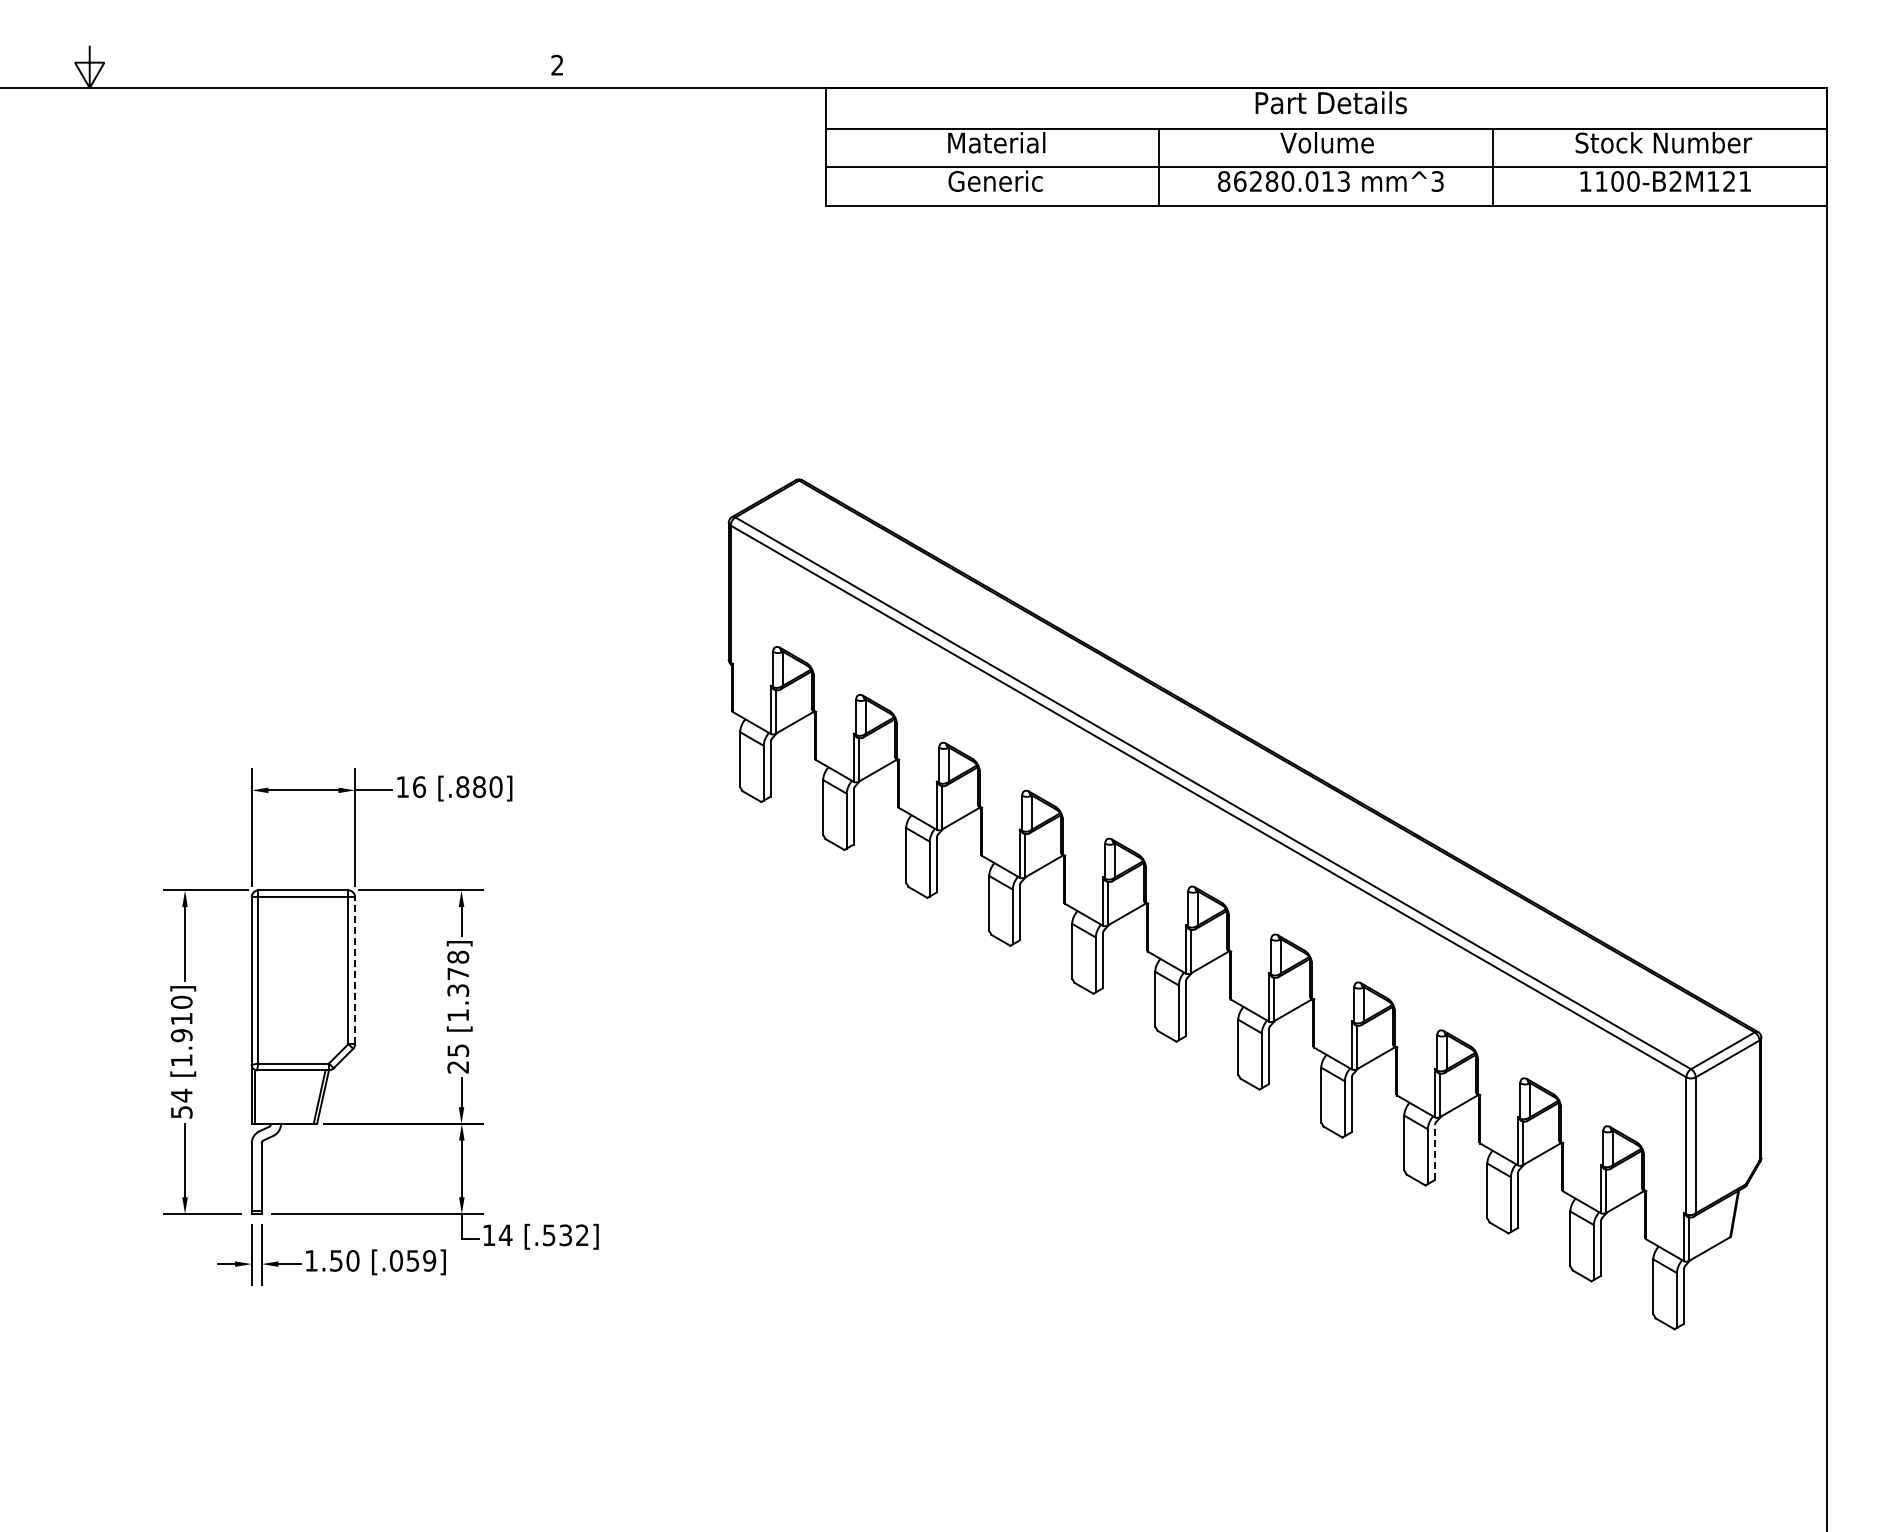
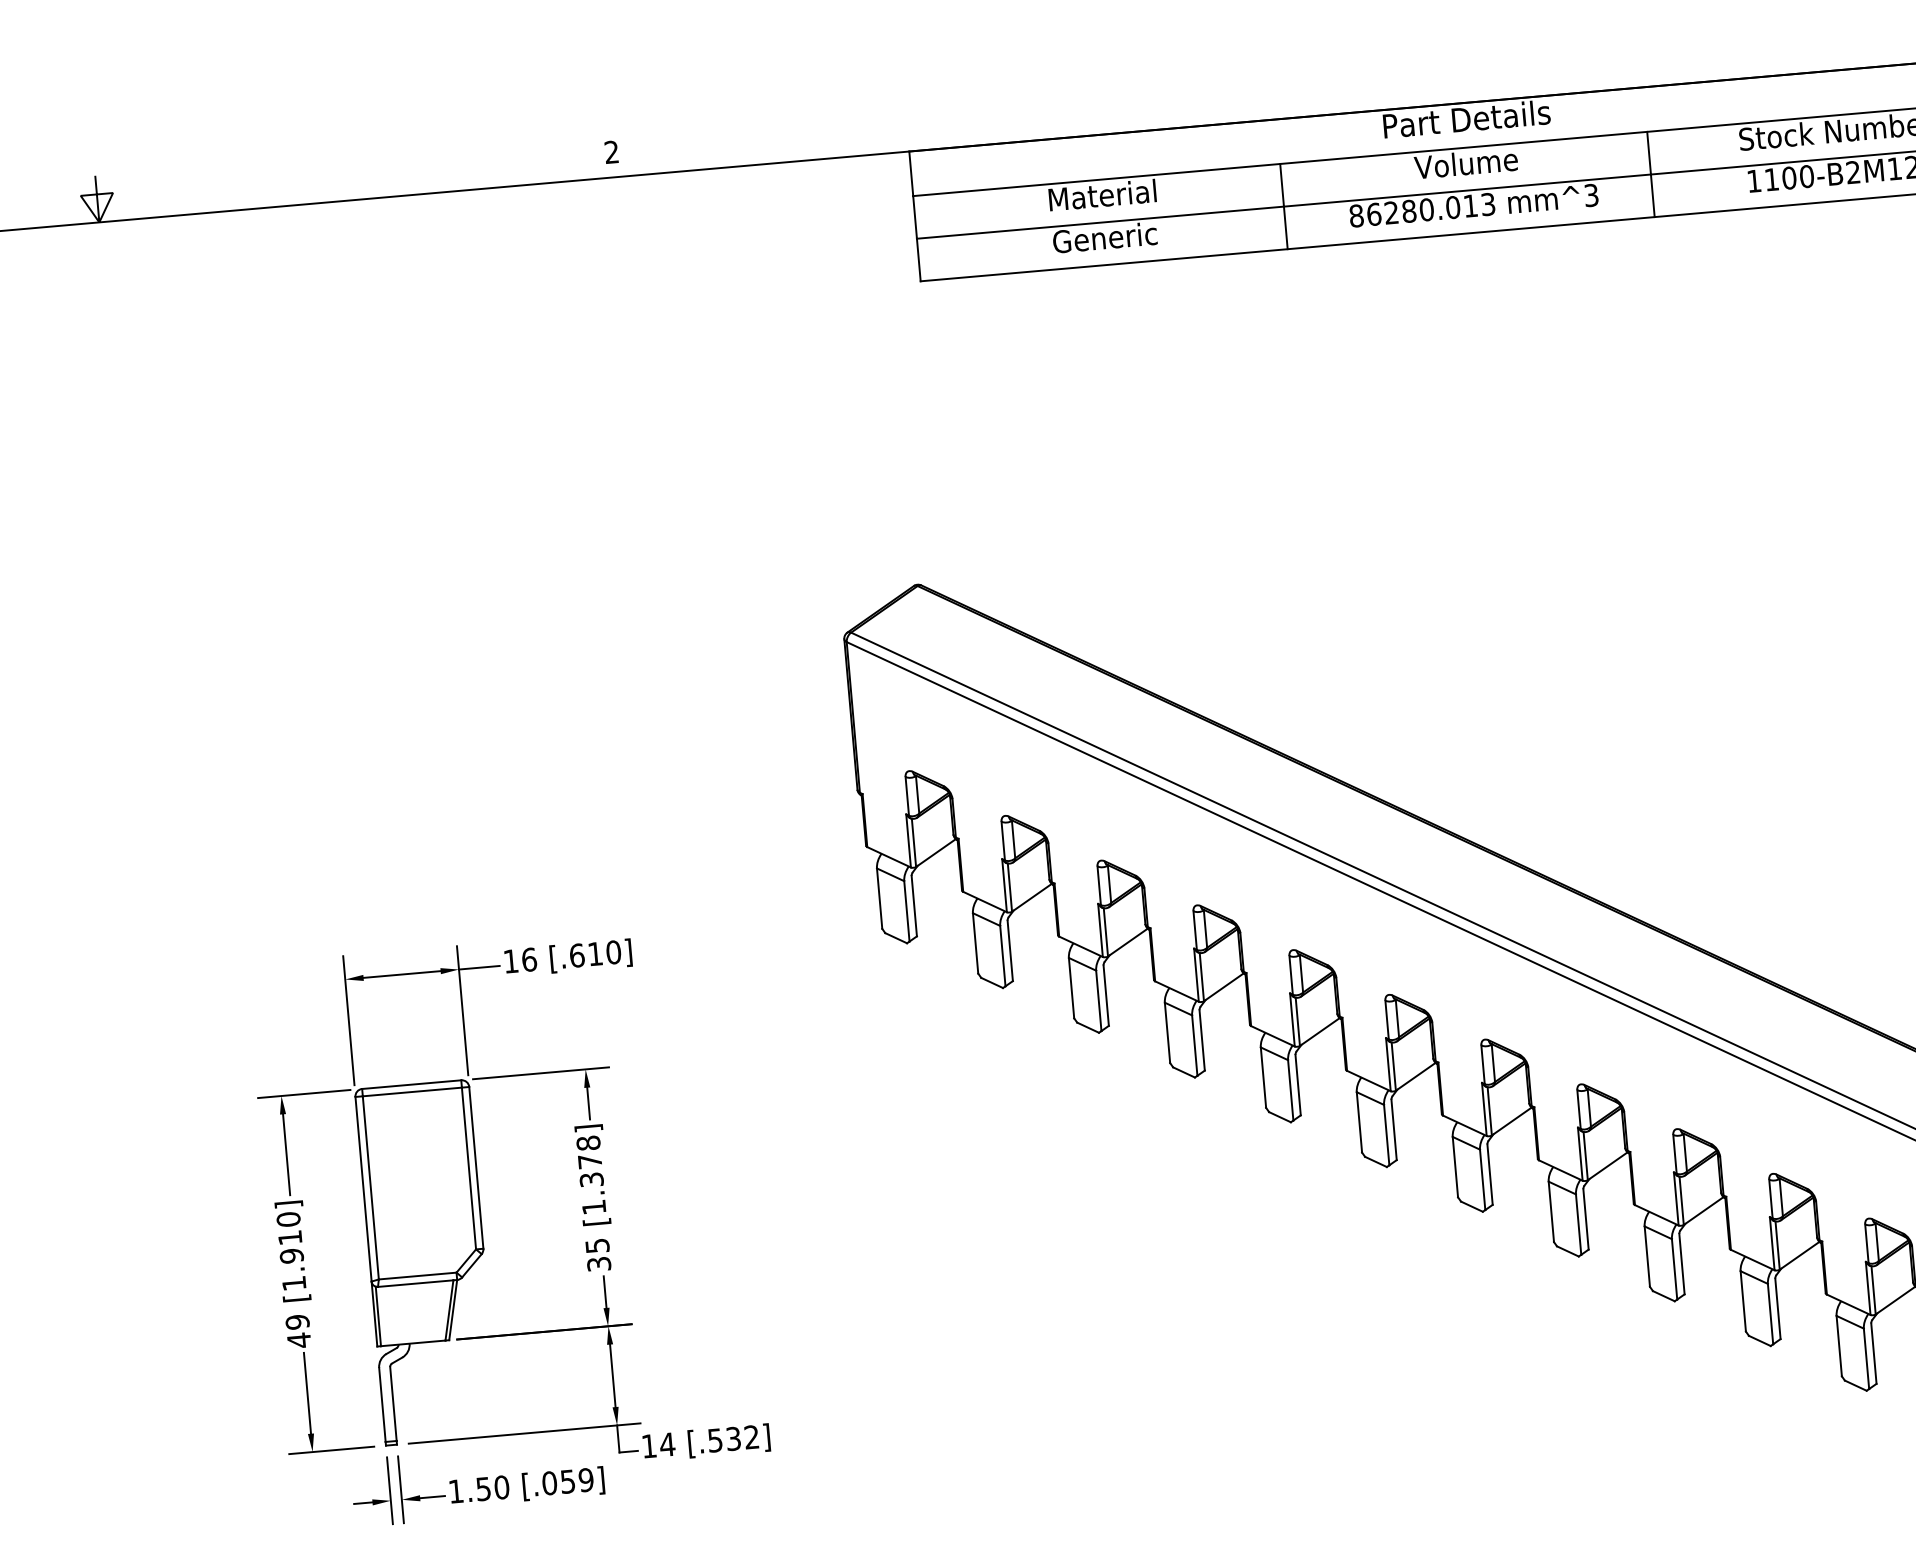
text: (470, 787) -> (585, 955), [.880] -> [.610]
line: (355, 970) -> (476, 1167), dashed -> solid
text: (458, 1067) -> (599, 1264), 25 -> 35
text: (181, 1103) -> (298, 1330), 54 -> 49
line: (1434, 1152) -> (1681, 1264), dashed -> solid

